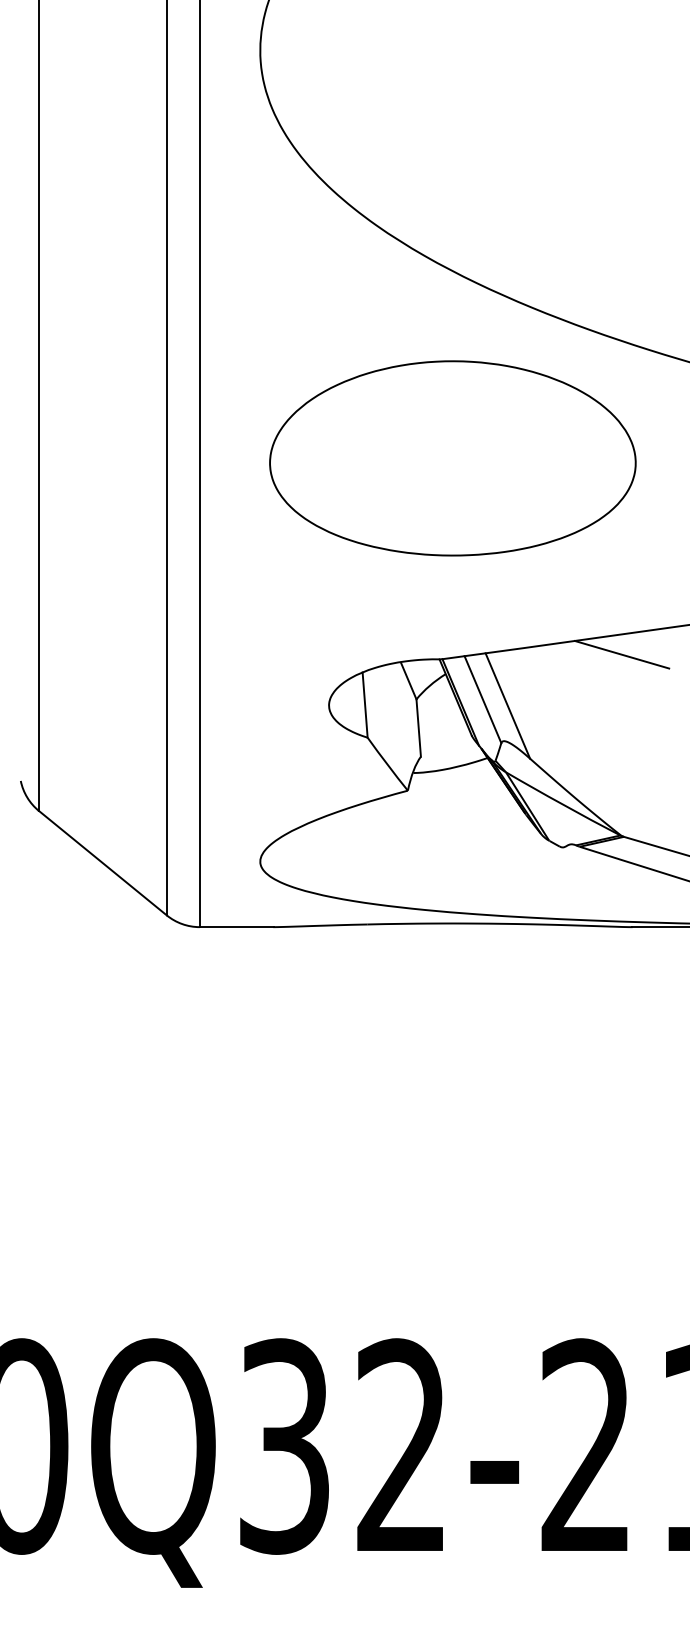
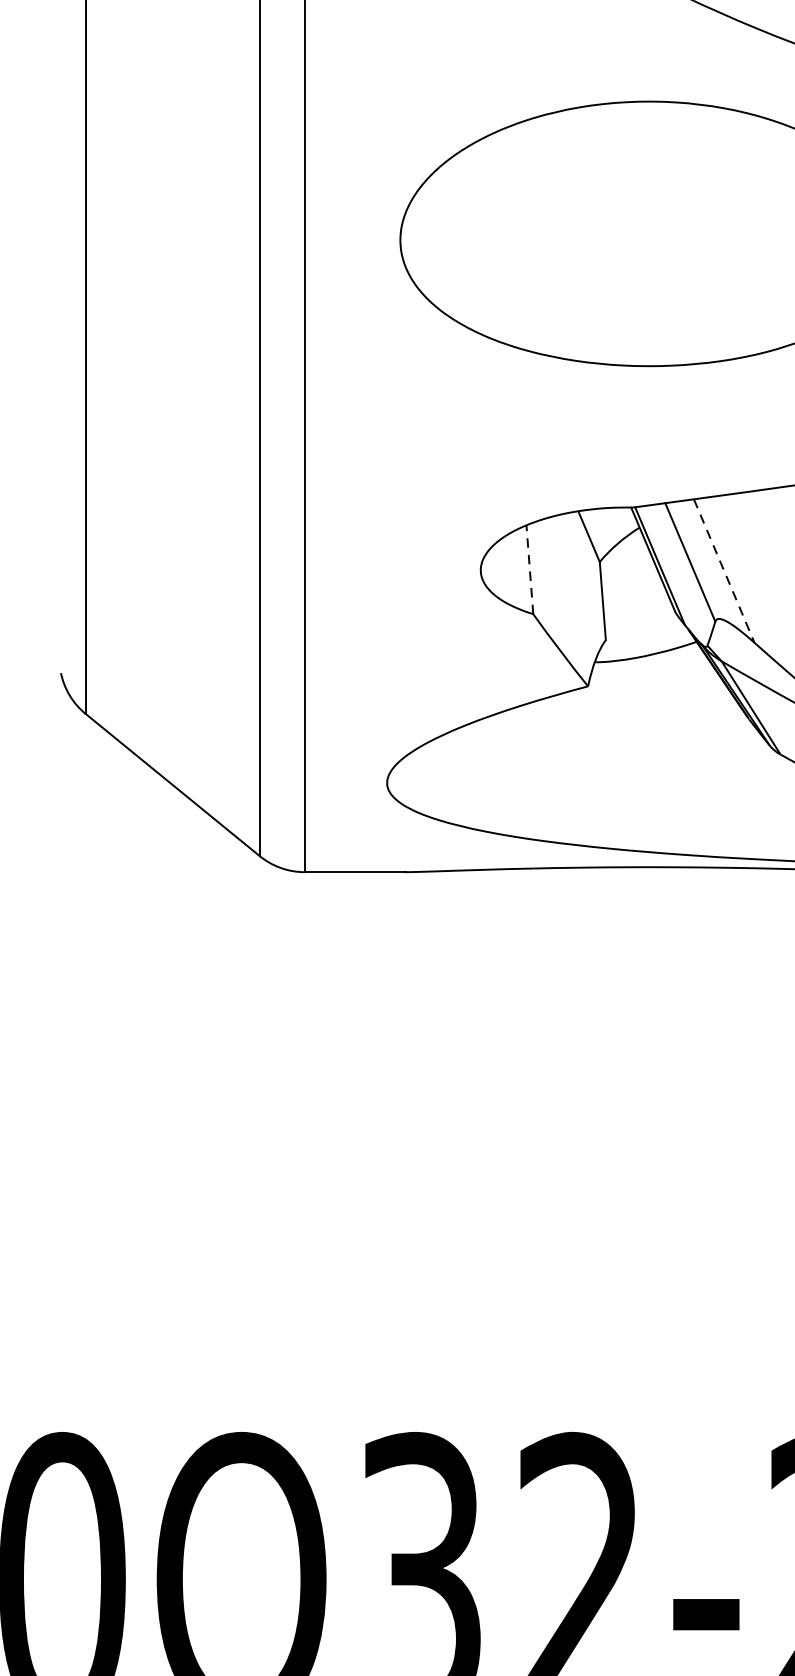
line: (365, 705) -> (530, 570), solid -> dashed
line: (508, 706) -> (725, 571), solid -> dashed

